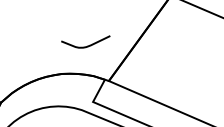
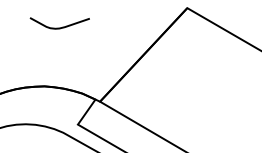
curve: (87, 45) -> (61, 26), moved

